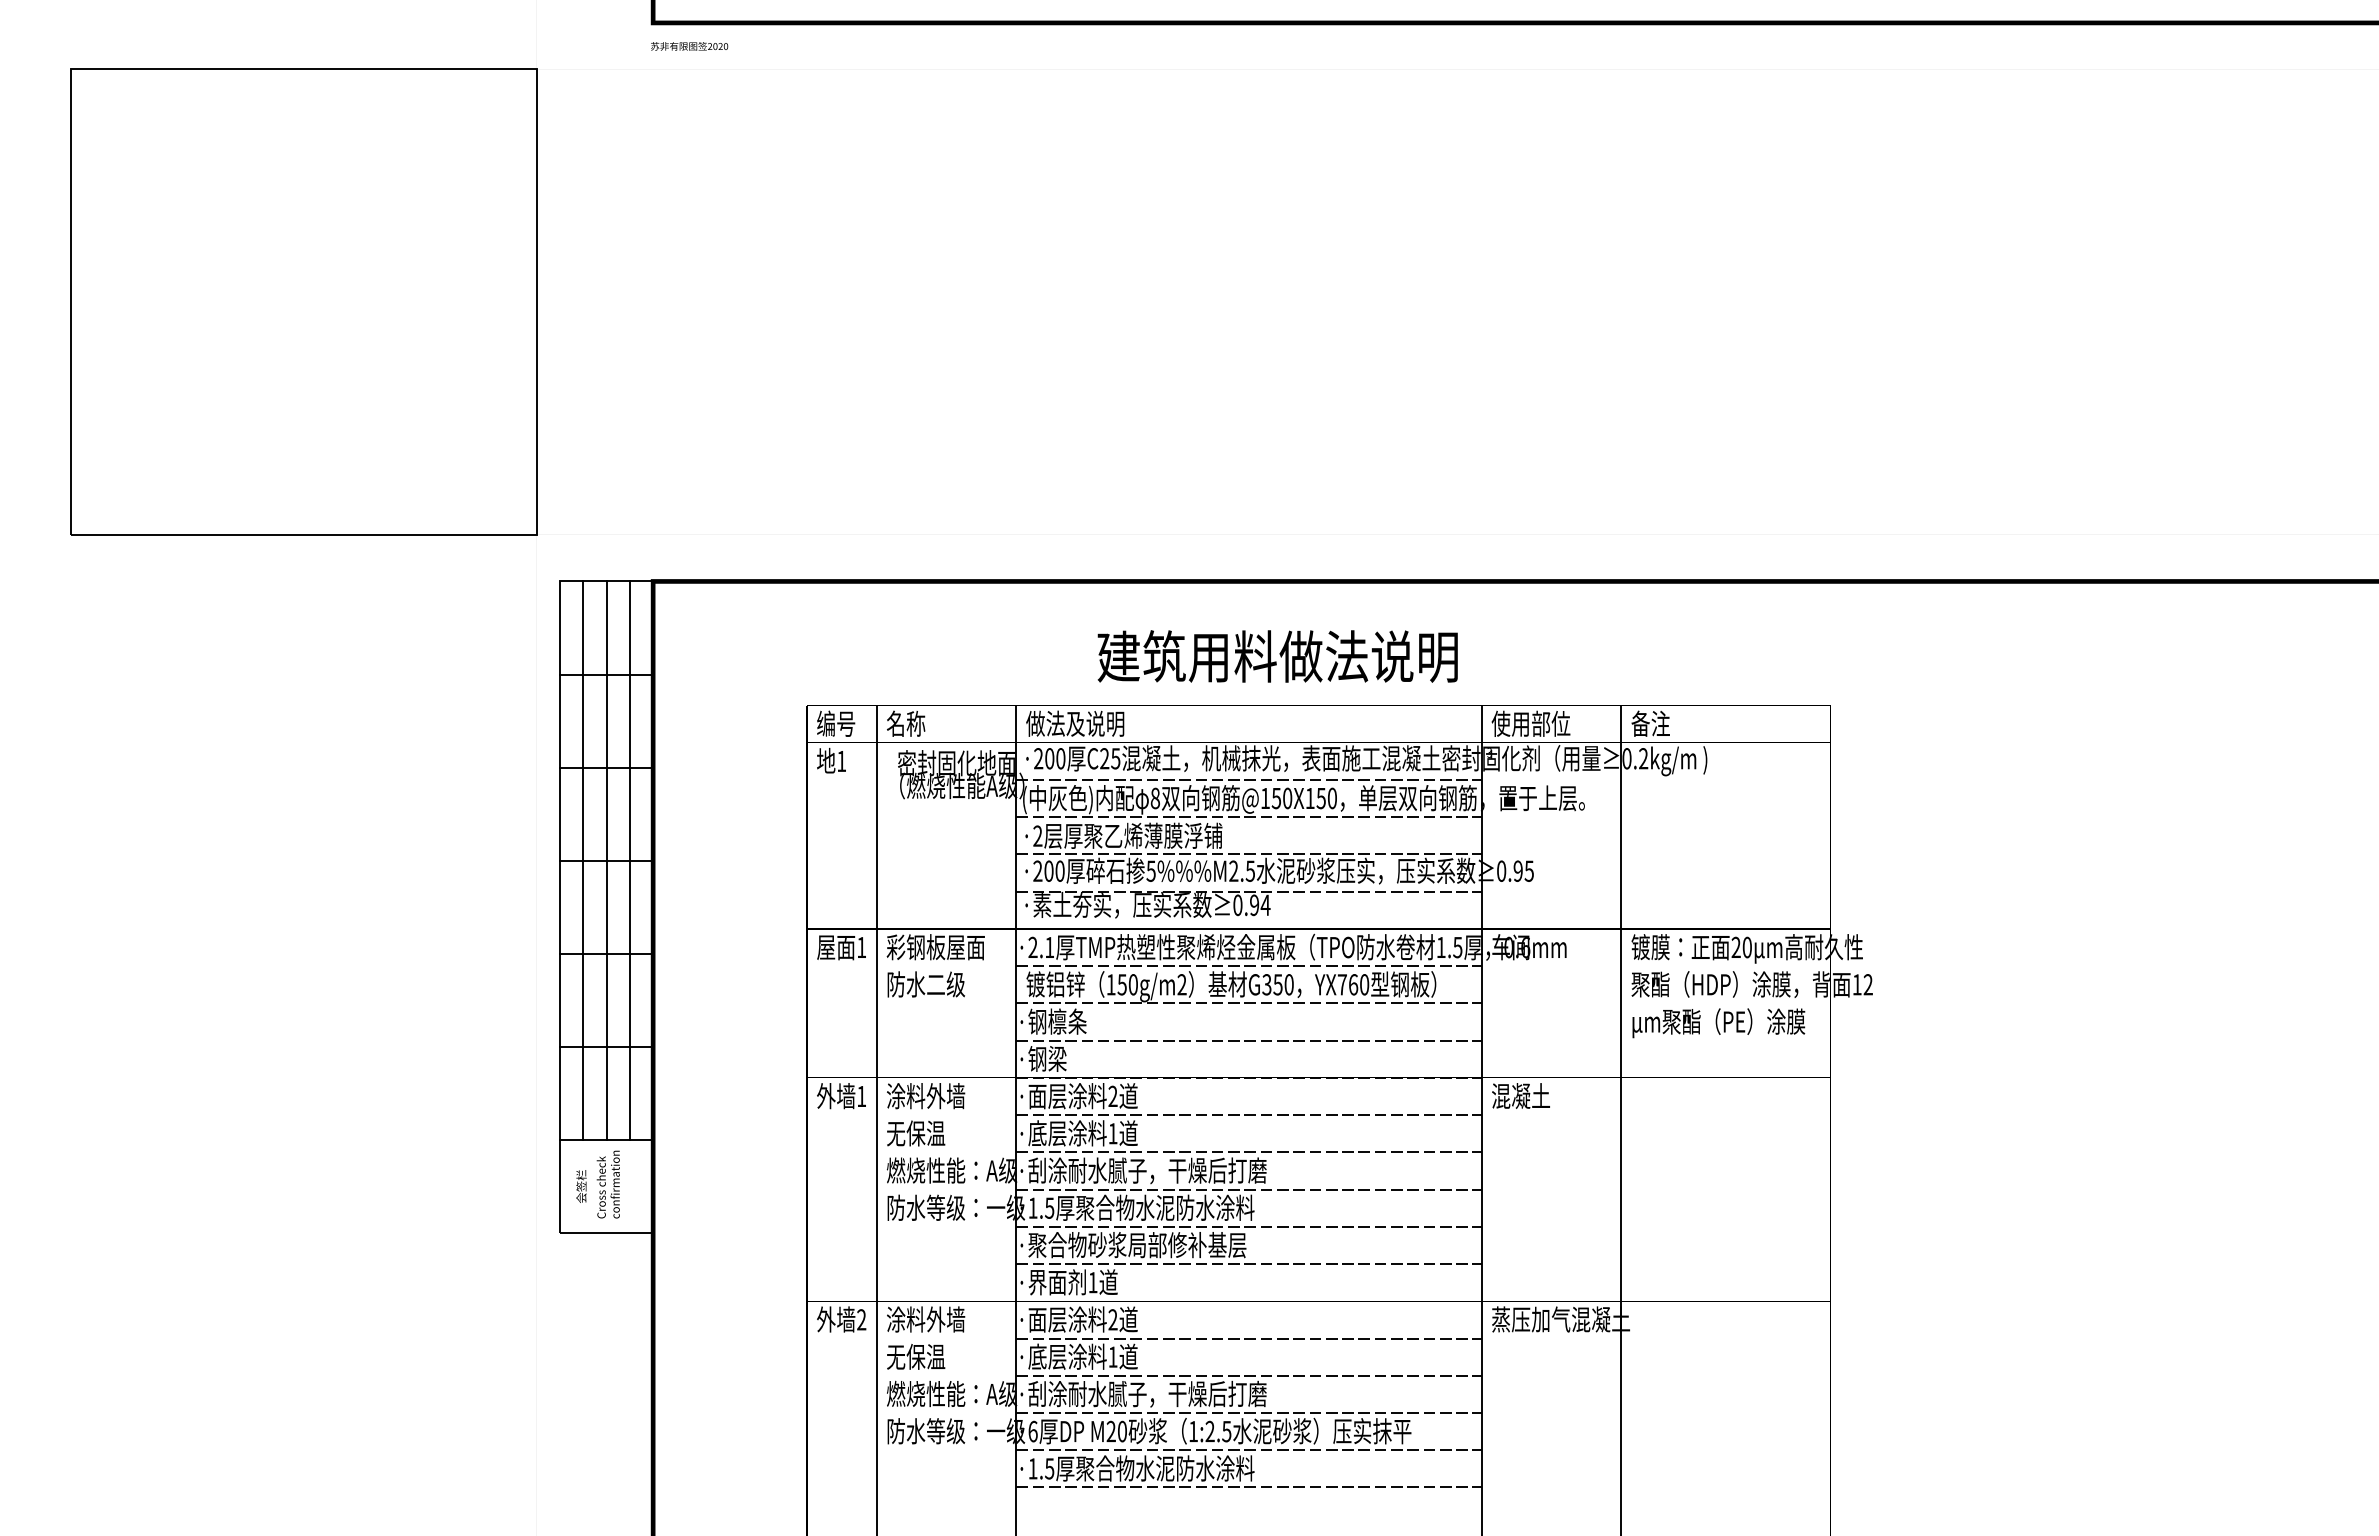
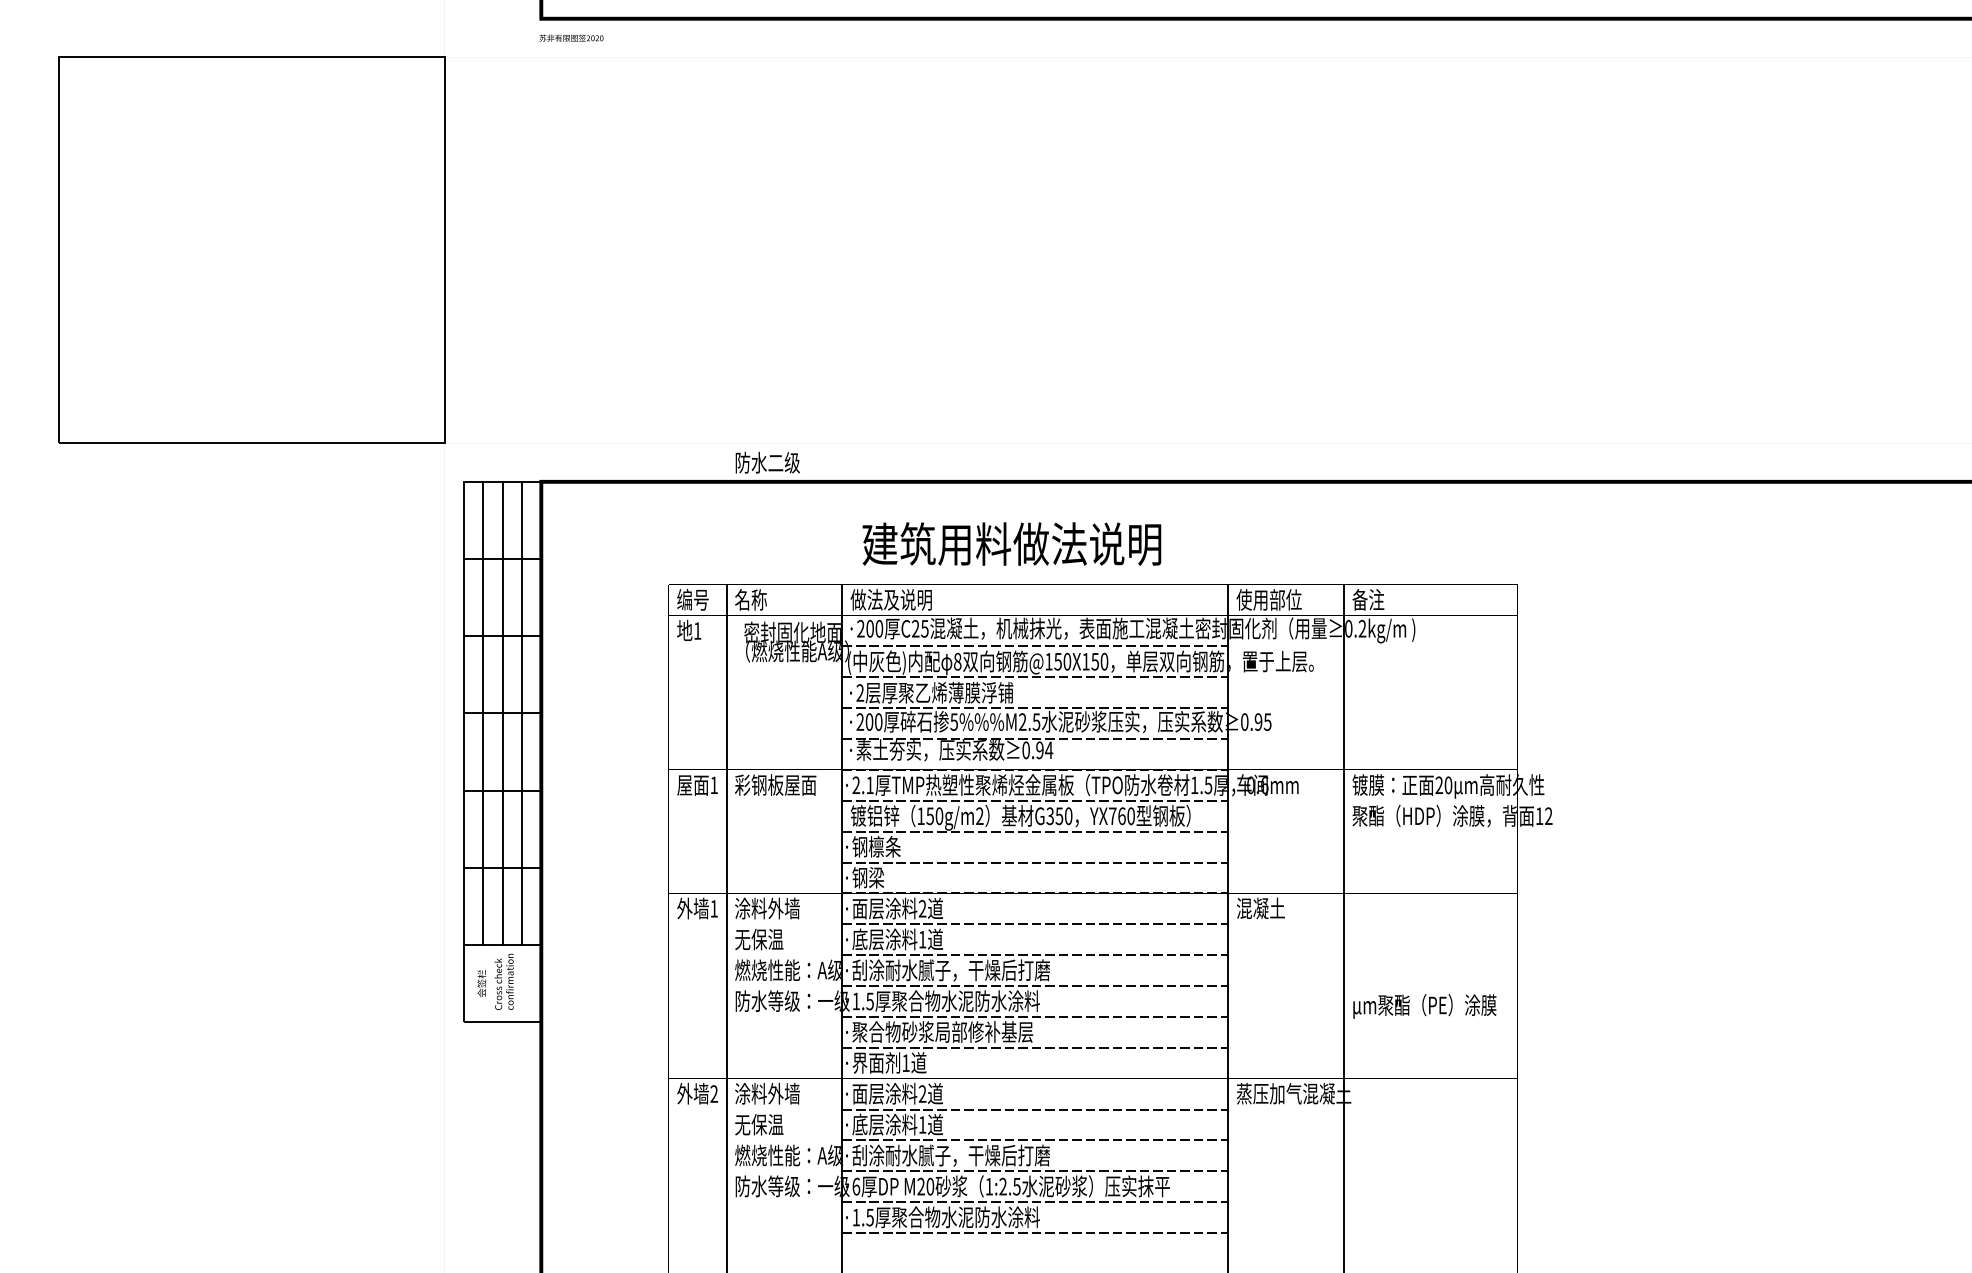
text: (1277, 656) -> (1011, 544), moved
text: (925, 984) -> (767, 462), moved
text: (1718, 1023) -> (1424, 1006), moved

